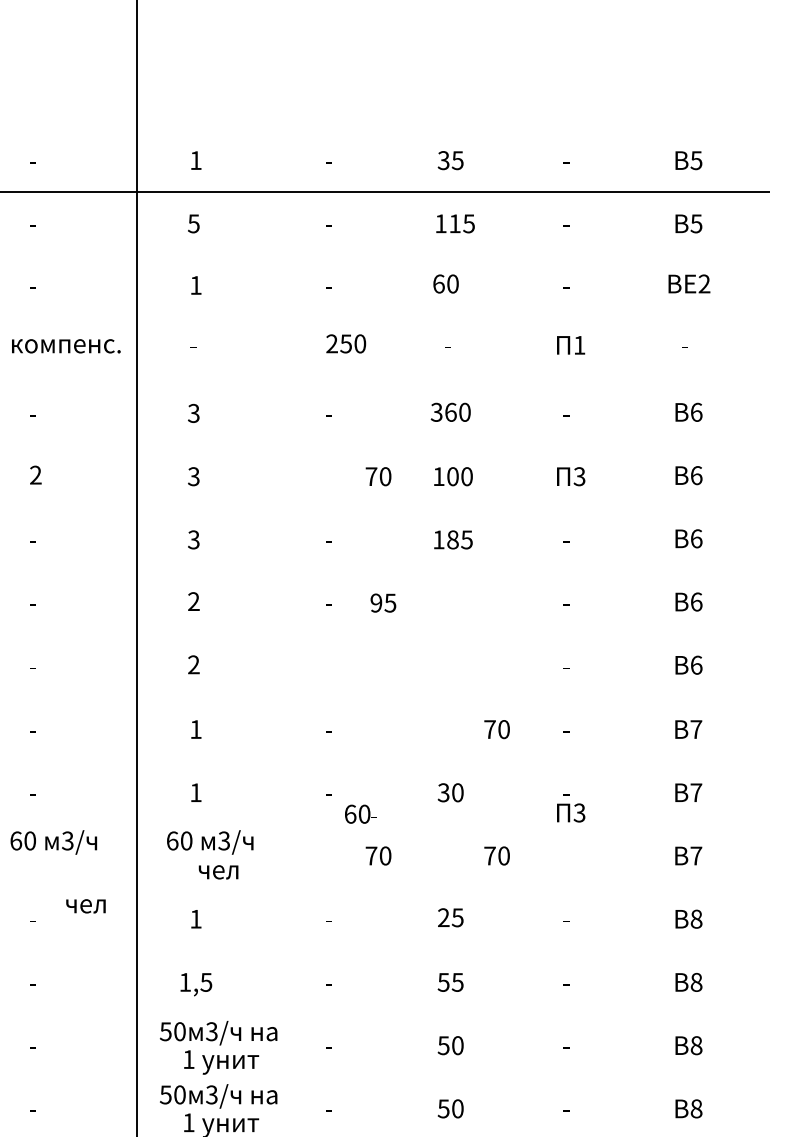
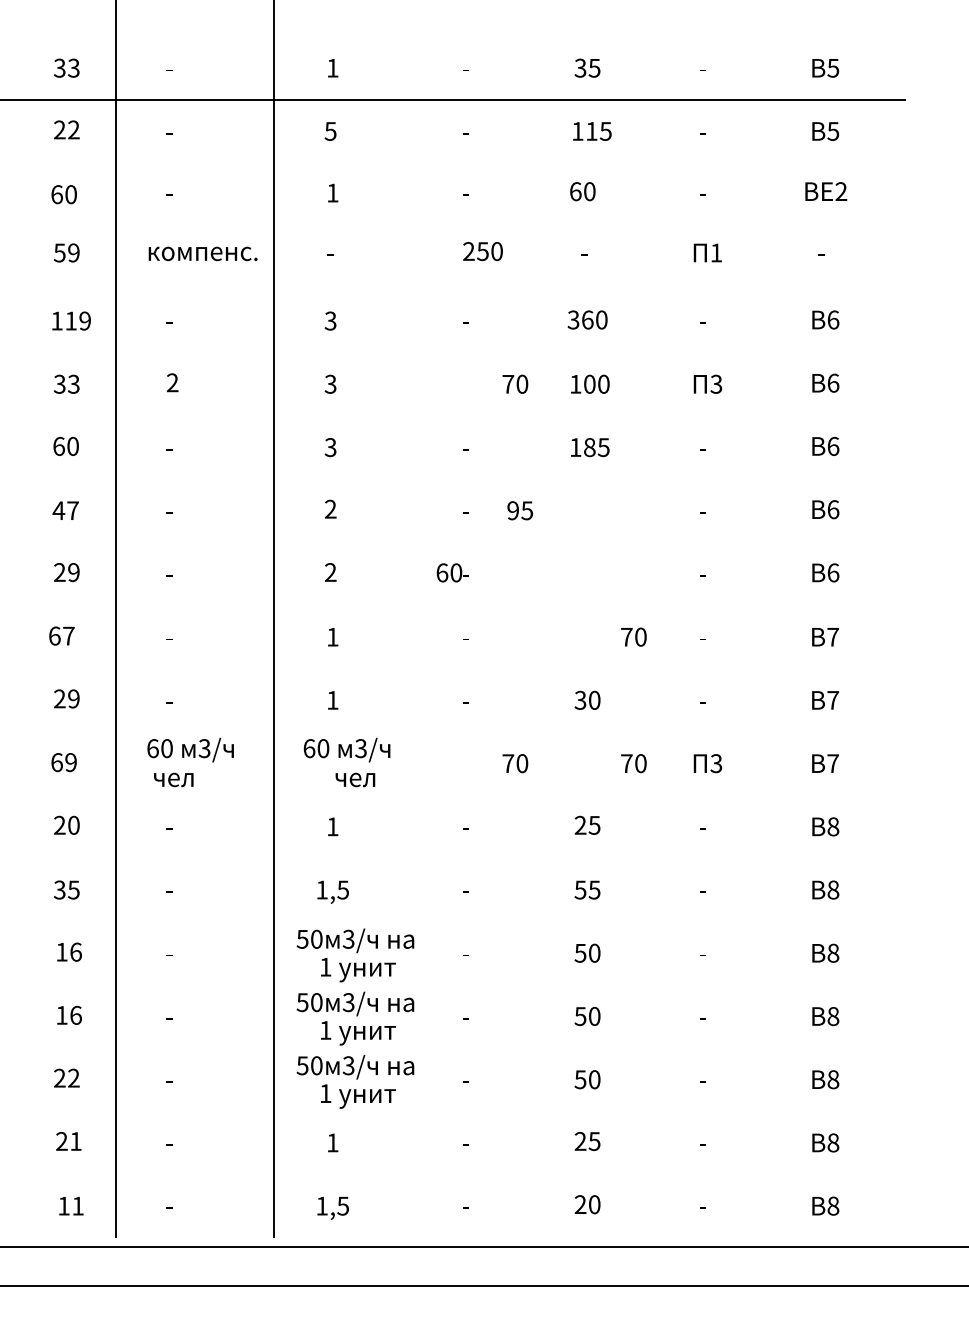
text: (570, 812) -> (707, 763), moved
text: (360, 813) -> (452, 572), moved
text: (85, 905) -> (173, 779), moved

